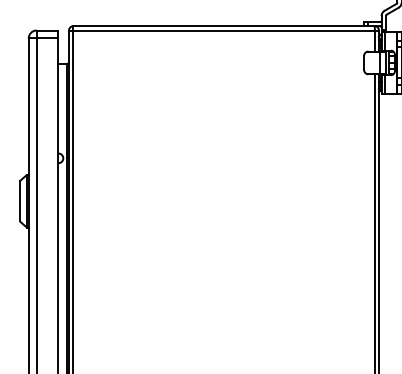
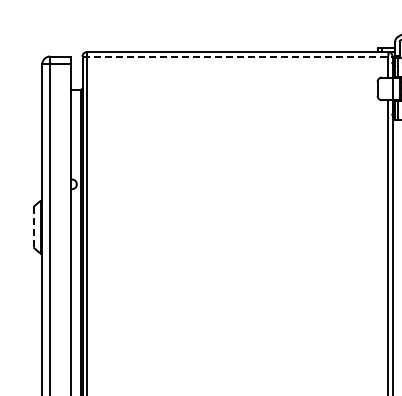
line: (223, 30) -> (237, 56), solid -> dashed
line: (19, 200) -> (33, 226), solid -> dashed

